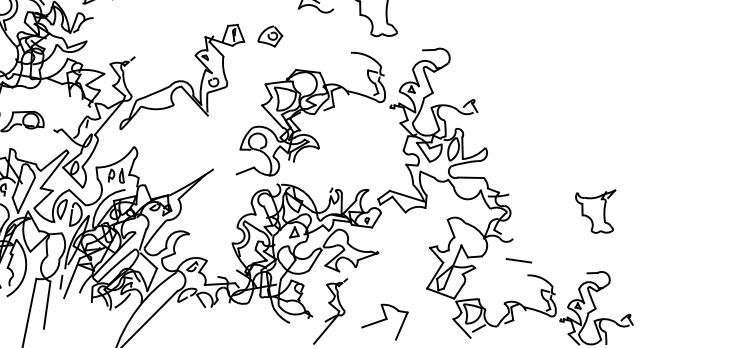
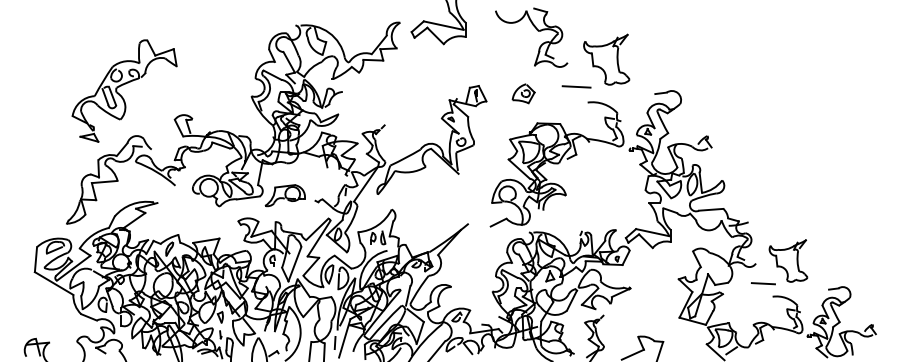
line: (340, 34) -> (576, 86), added
part: (270, 35) -> (523, 93), moved
part: (594, 210) -> (788, 260), moved

